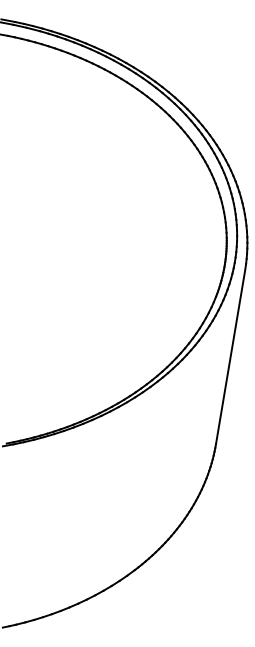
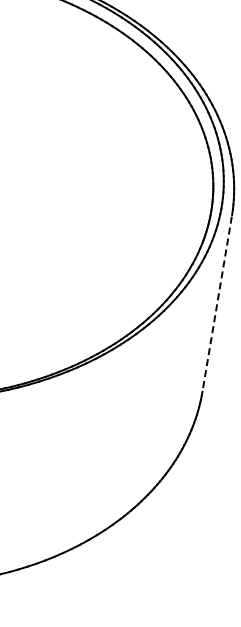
line: (230, 357) -> (217, 304), solid -> dashed

